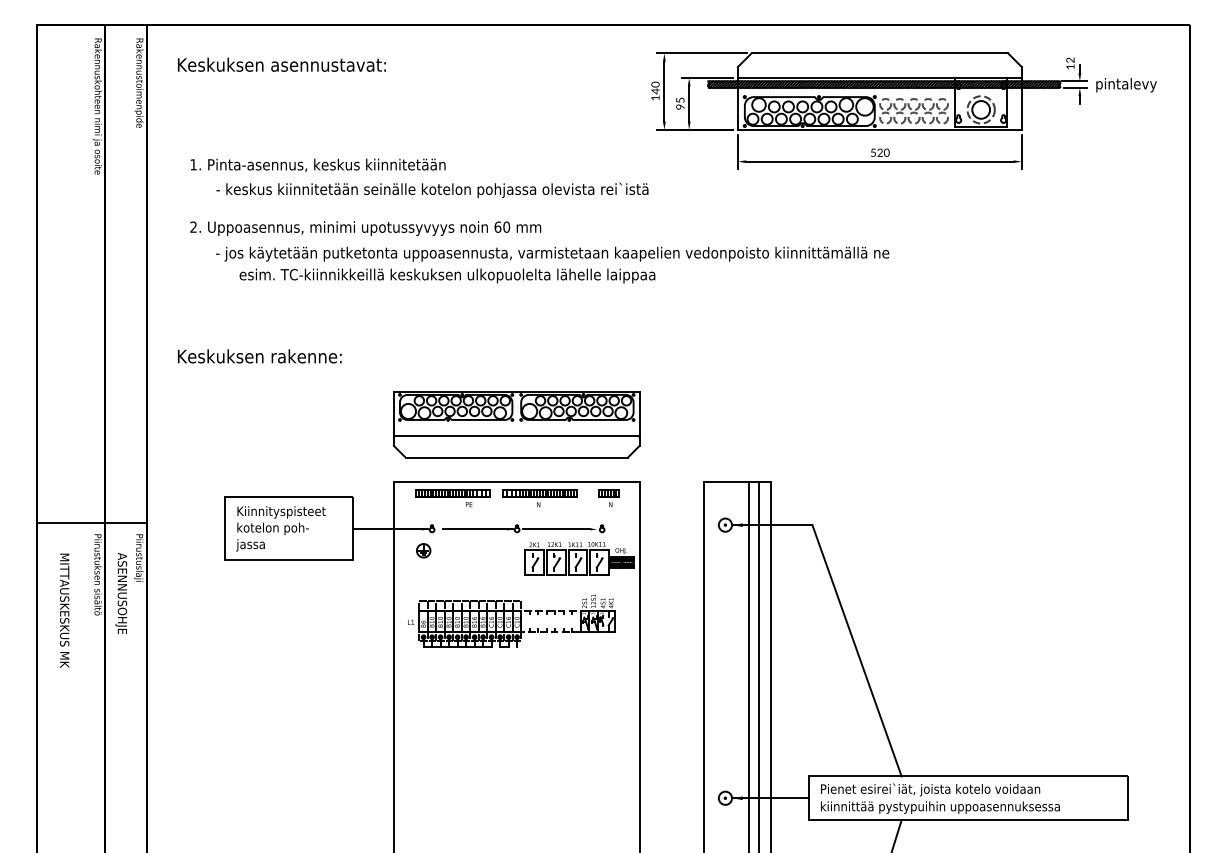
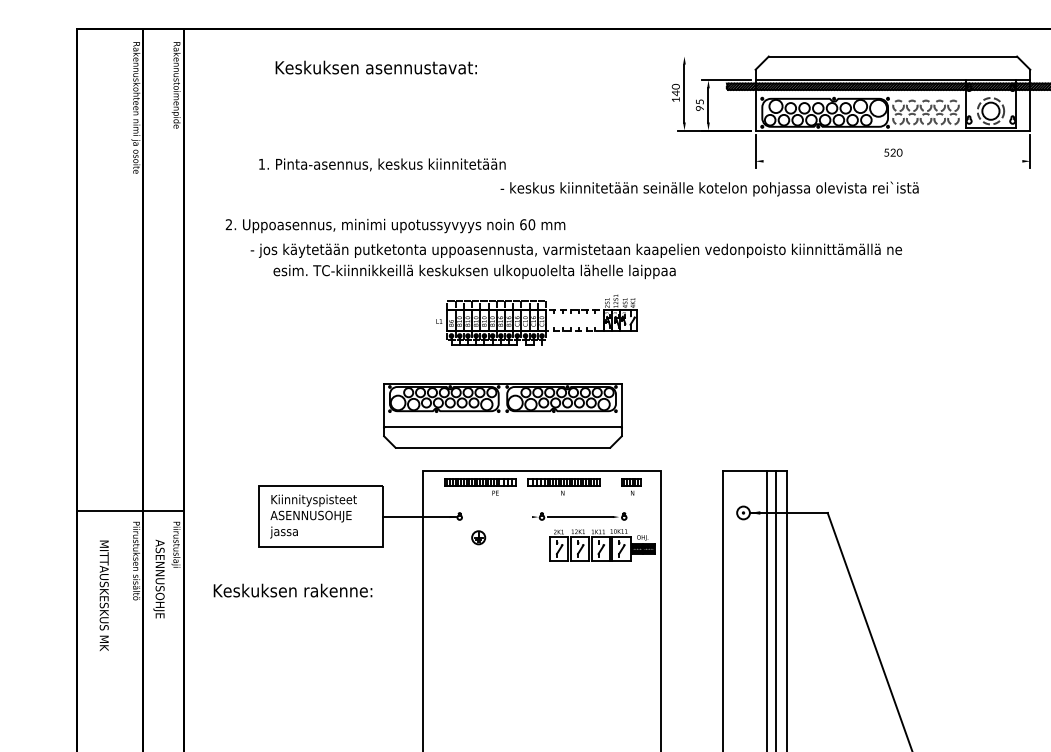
line: (701, 53) -> (720, 56), removed
text: (281, 64) -> (375, 67), moved
line: (879, 161) -> (892, 161), removed
text: (317, 164) -> (381, 164), moved
text: (432, 189) -> (709, 188), moved
text: (259, 356) -> (292, 590), moved
part: (516, 424) -> (502, 415), moved
text: (278, 528) -> (311, 516), kotelon poh- -> ASENNUSOHJE
line: (477, 529) -> (503, 517), removed
part: (423, 550) -> (478, 537), moved
part: (511, 620) -> (536, 319), moved

